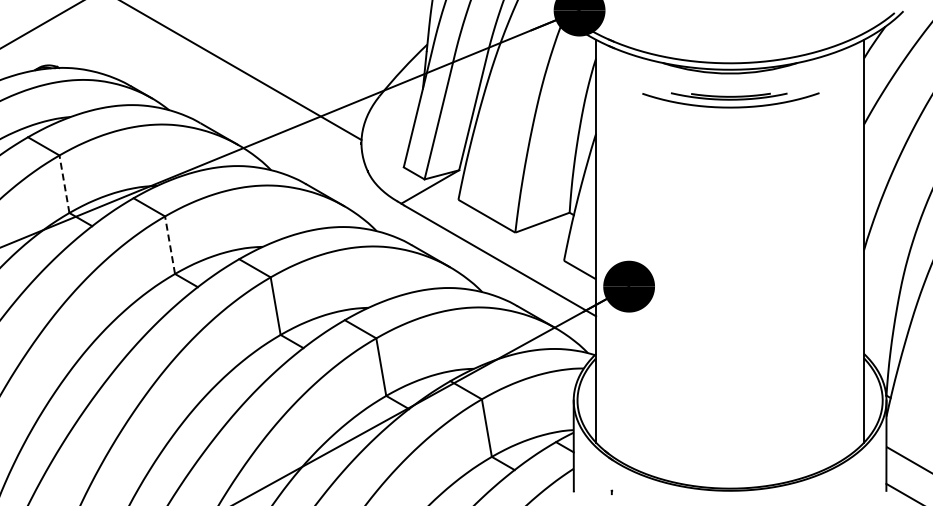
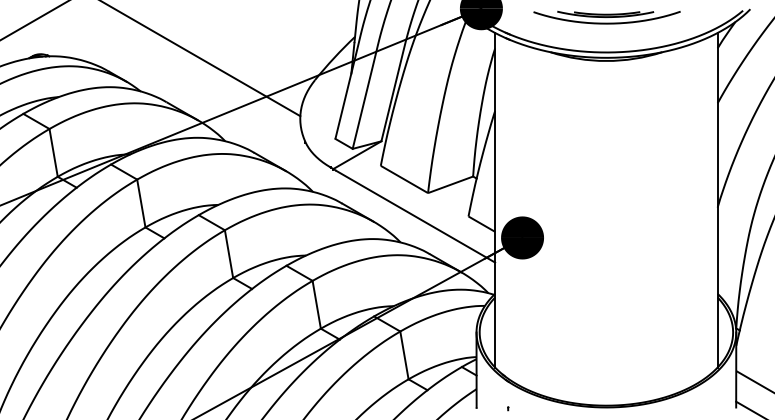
part: (730, 100) -> (606, 17), moved
line: (64, 183) -> (53, 152), dashed -> solid
line: (169, 244) -> (140, 202), dashed -> solid

